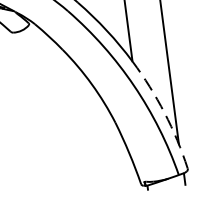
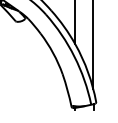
arc: (165, 113) -> (88, 72), dashed -> solid

